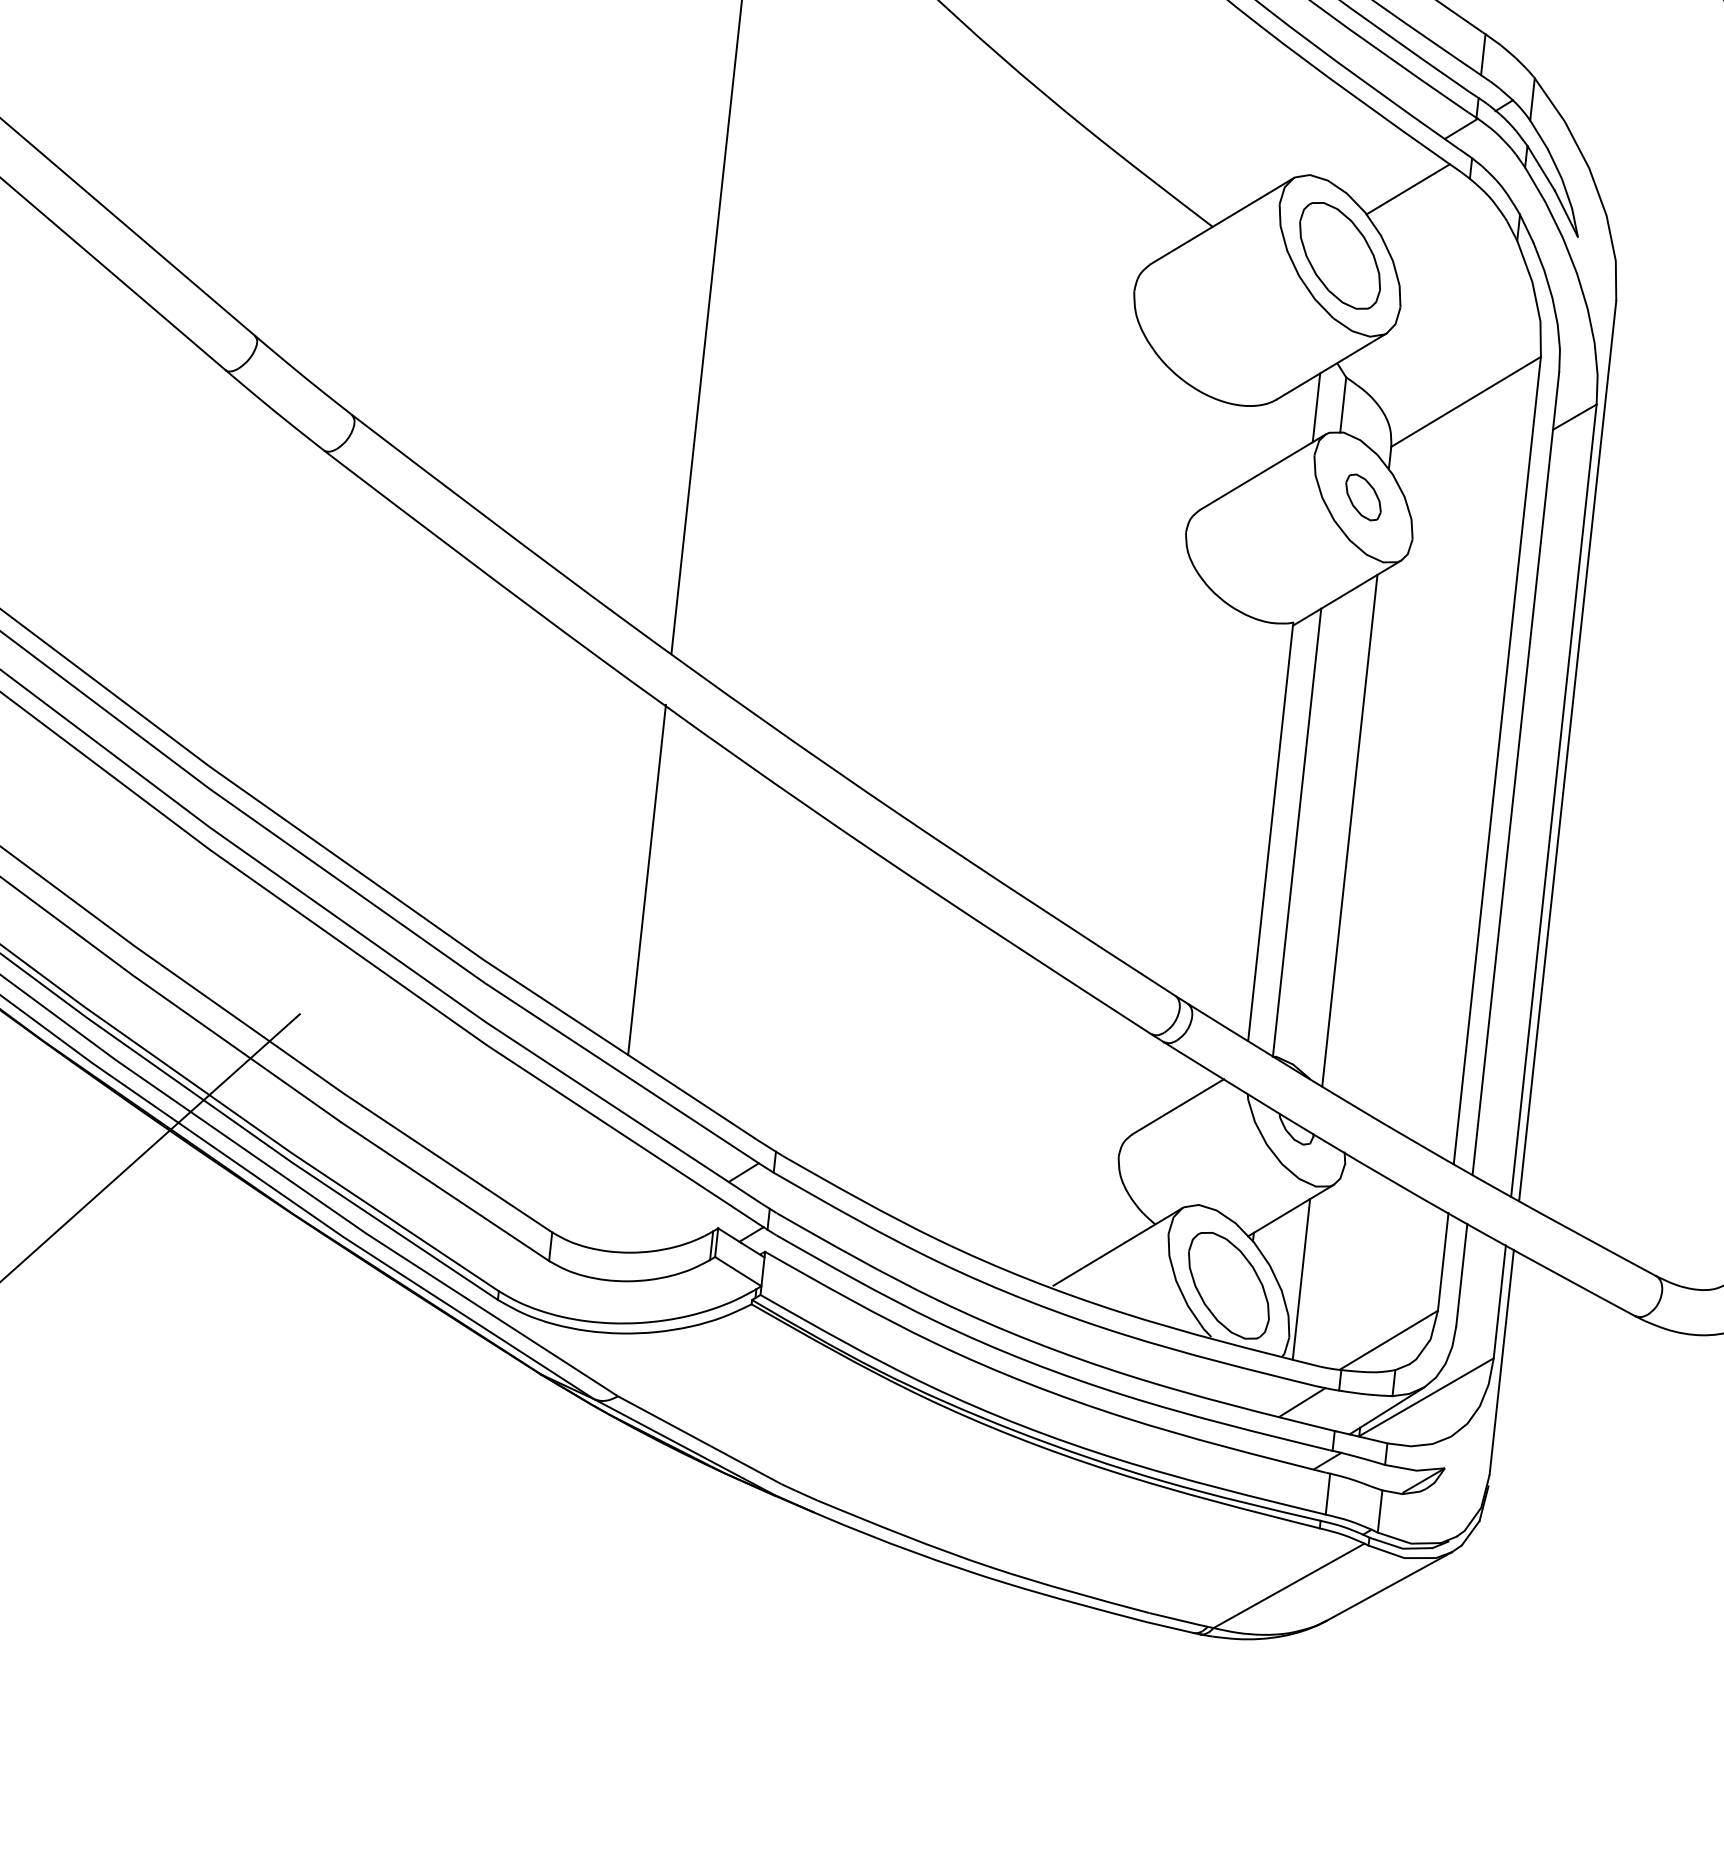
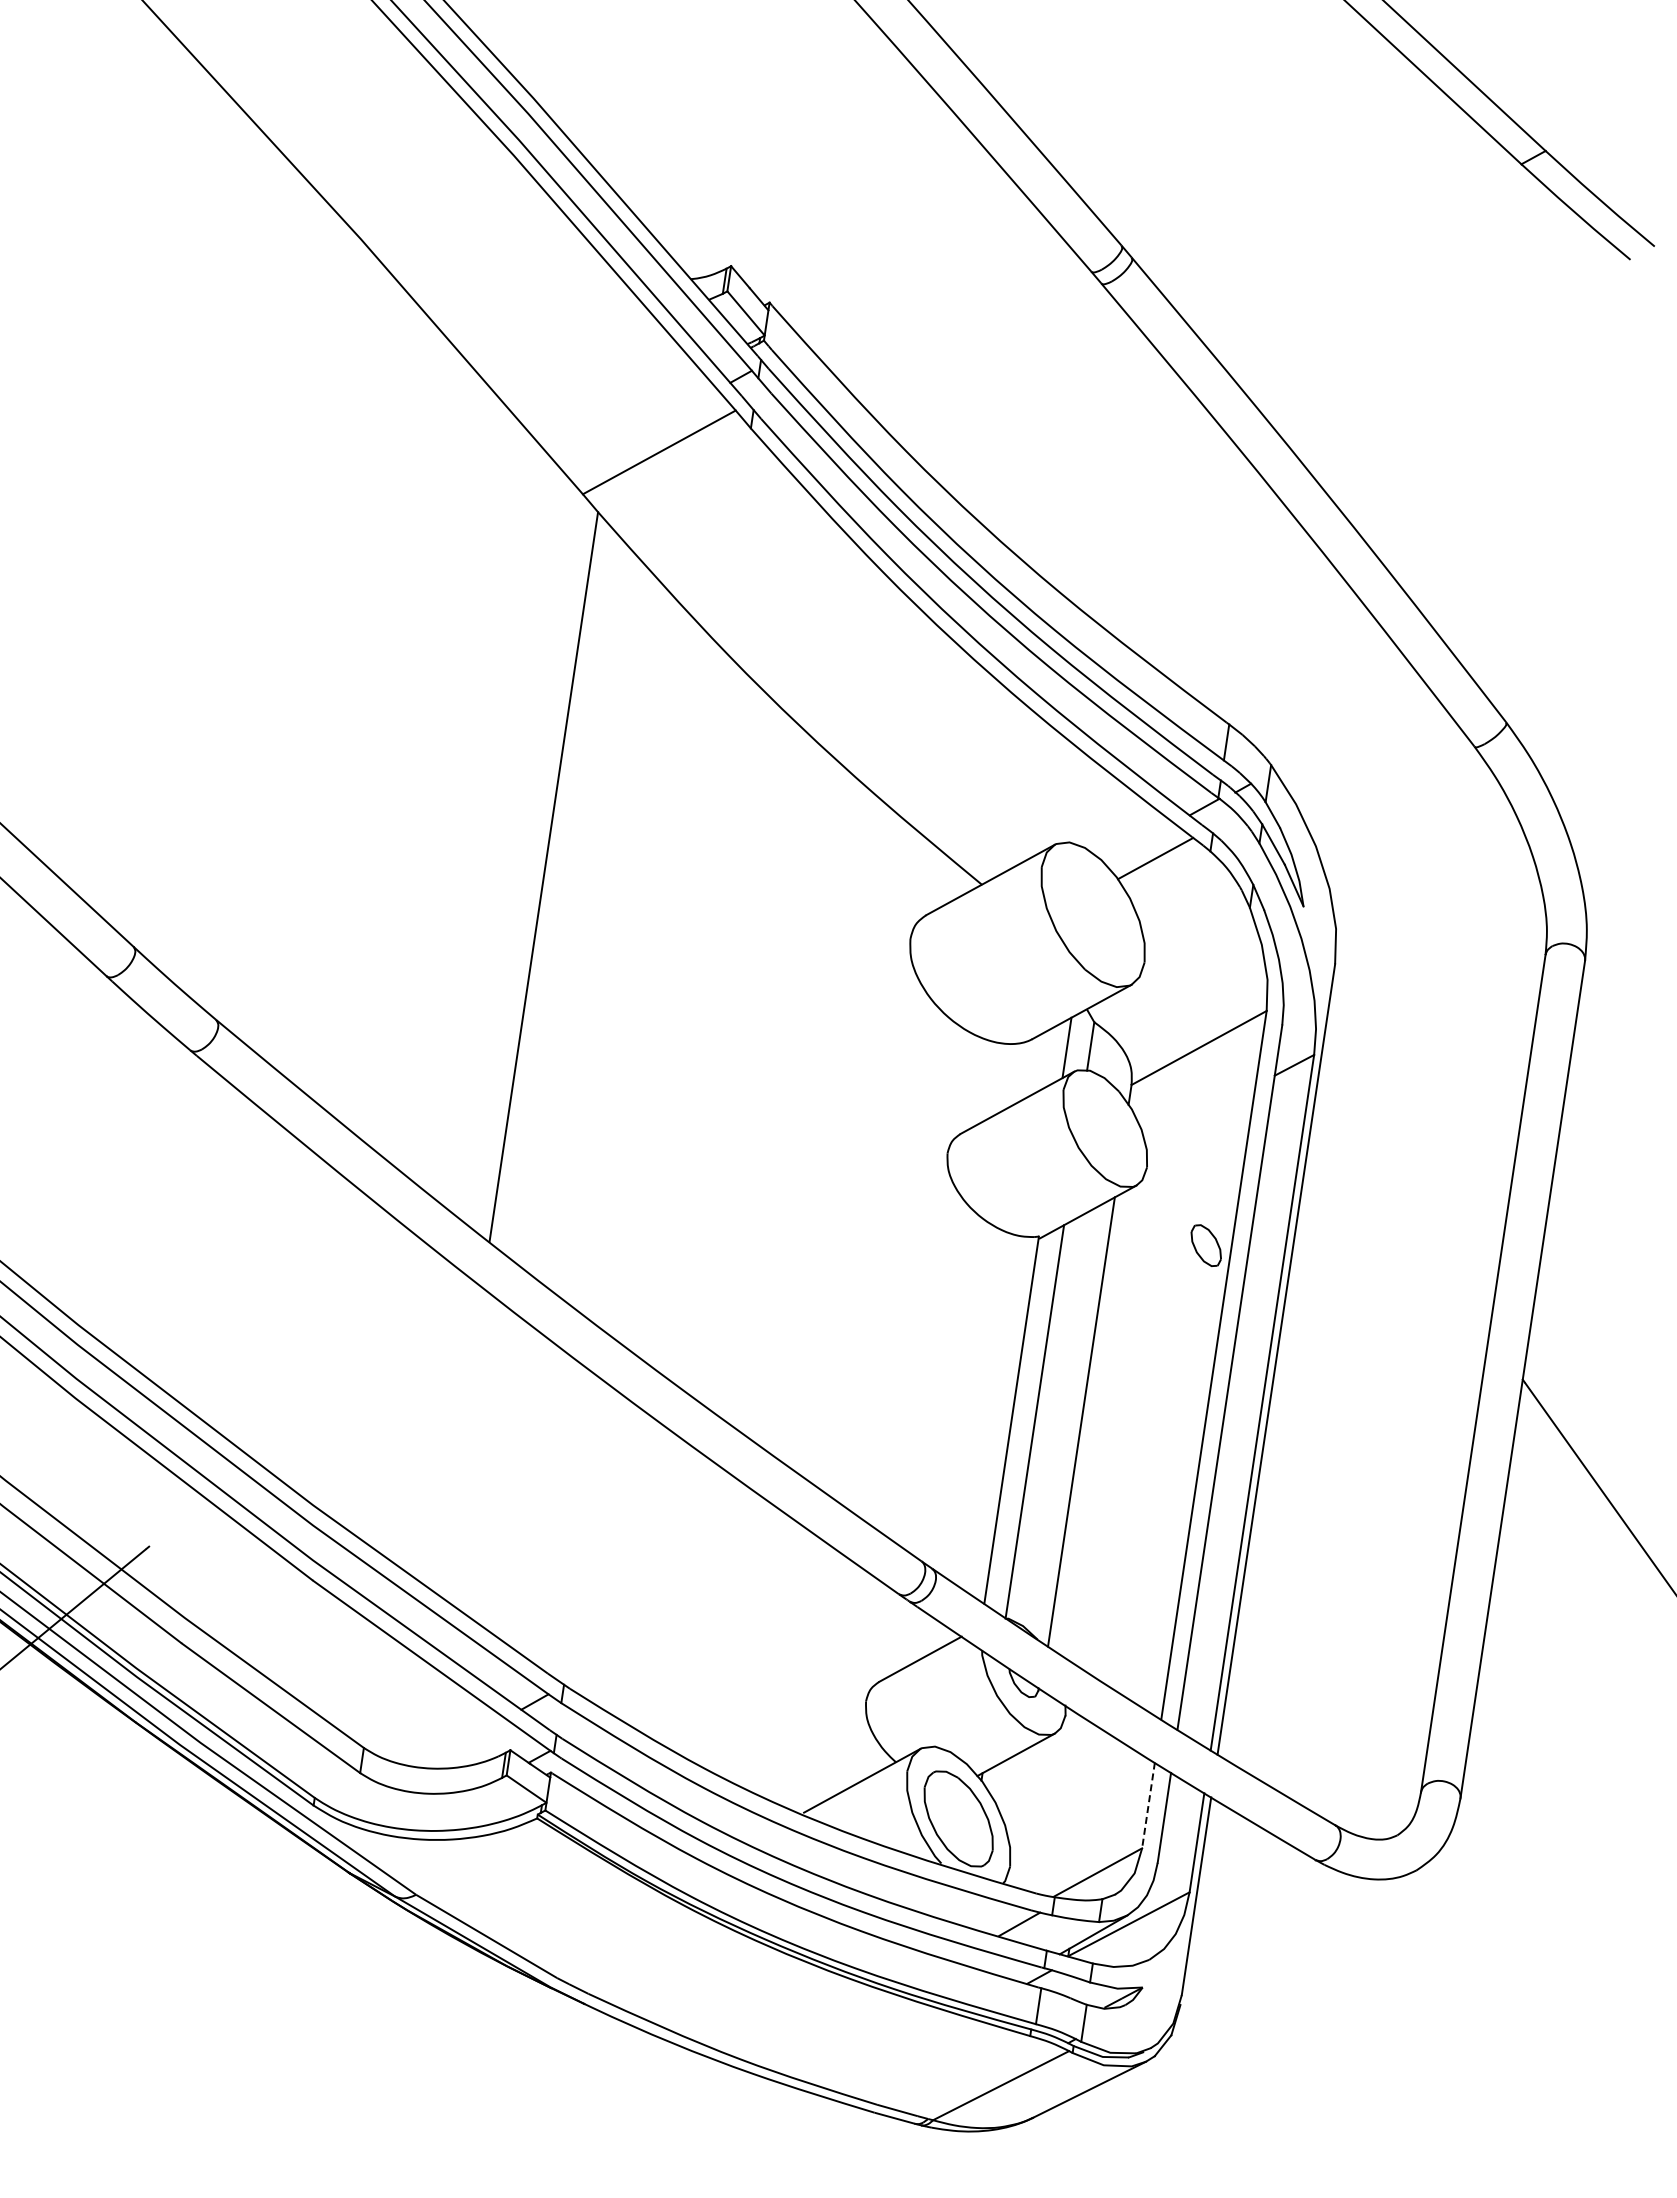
part: (1340, 255) -> (1093, 914), removed
part: (1362, 497) -> (1205, 1245), moved
line: (646, 879) -> (459, 1440), removed
line: (1443, 1261) -> (1148, 1805), solid -> dashed
line: (1301, 1278) -> (1022, 1815), removed

